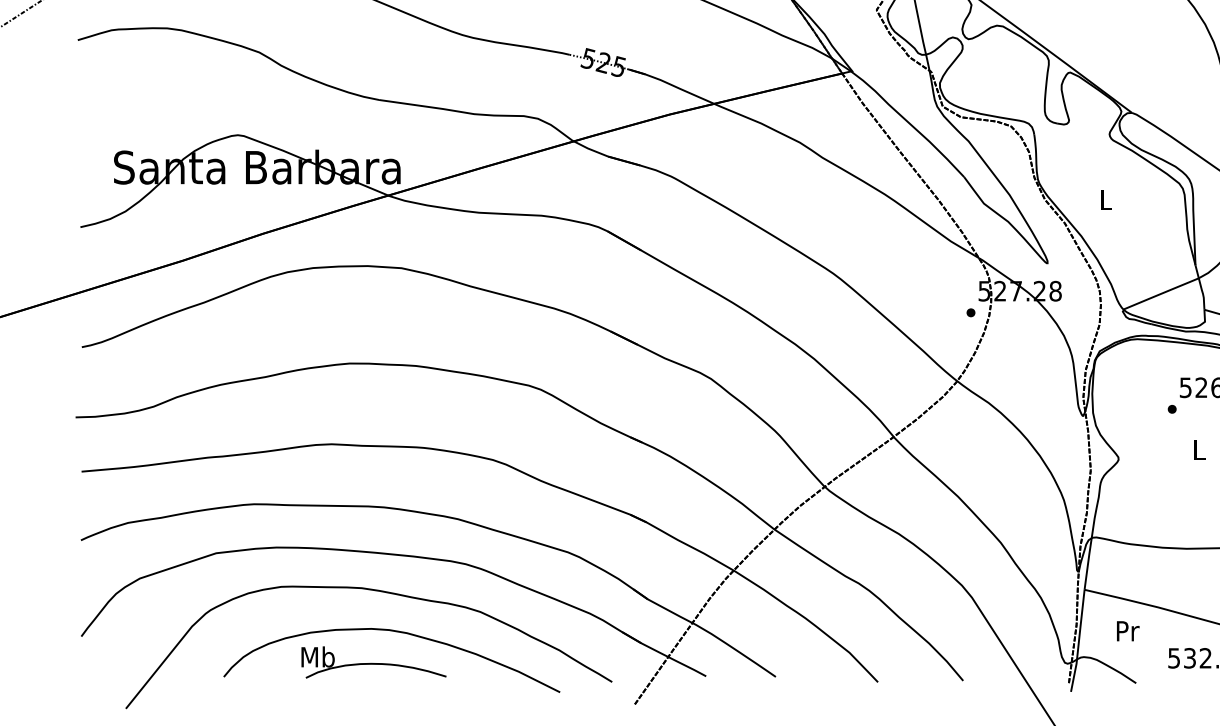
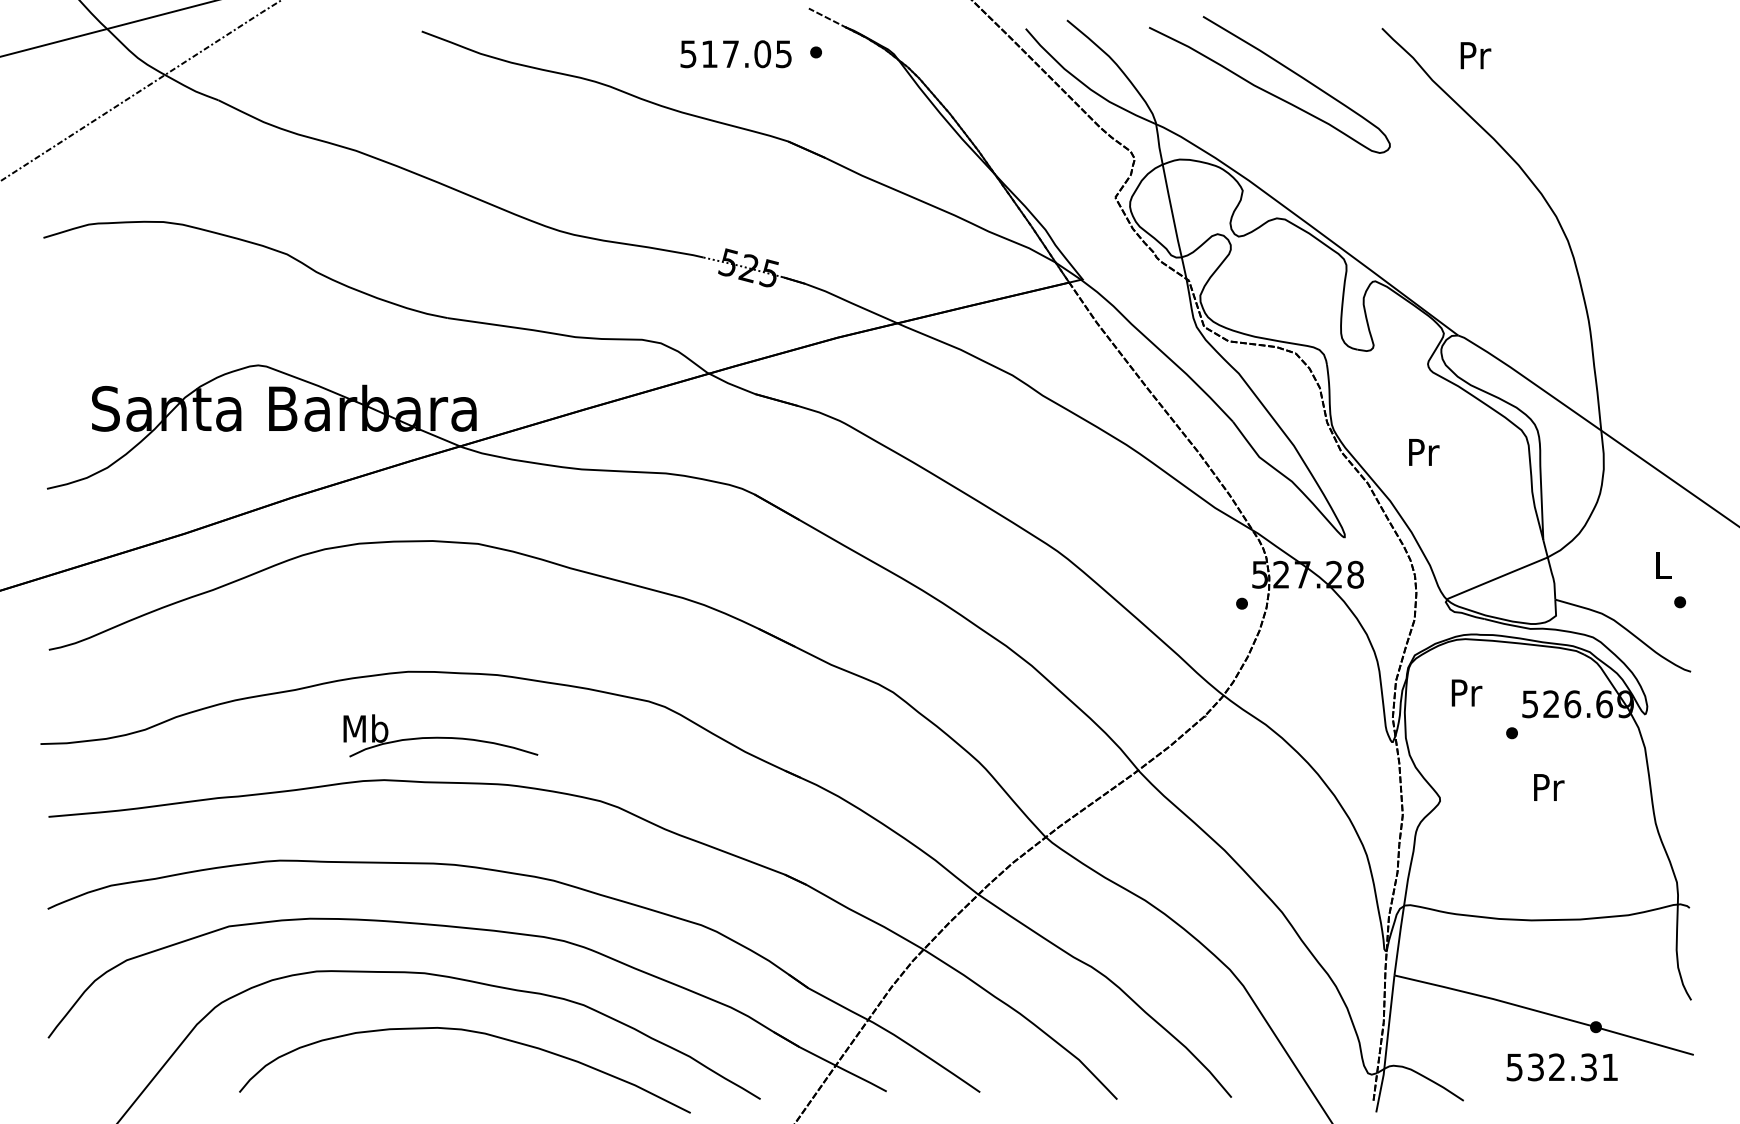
text: (1106, 200) -> (1424, 452), L -> Pr
text: (1200, 449) -> (1549, 787), L -> Pr
text: (1127, 630) -> (1466, 692), moved
part: (373, 662) -> (440, 735), moved

